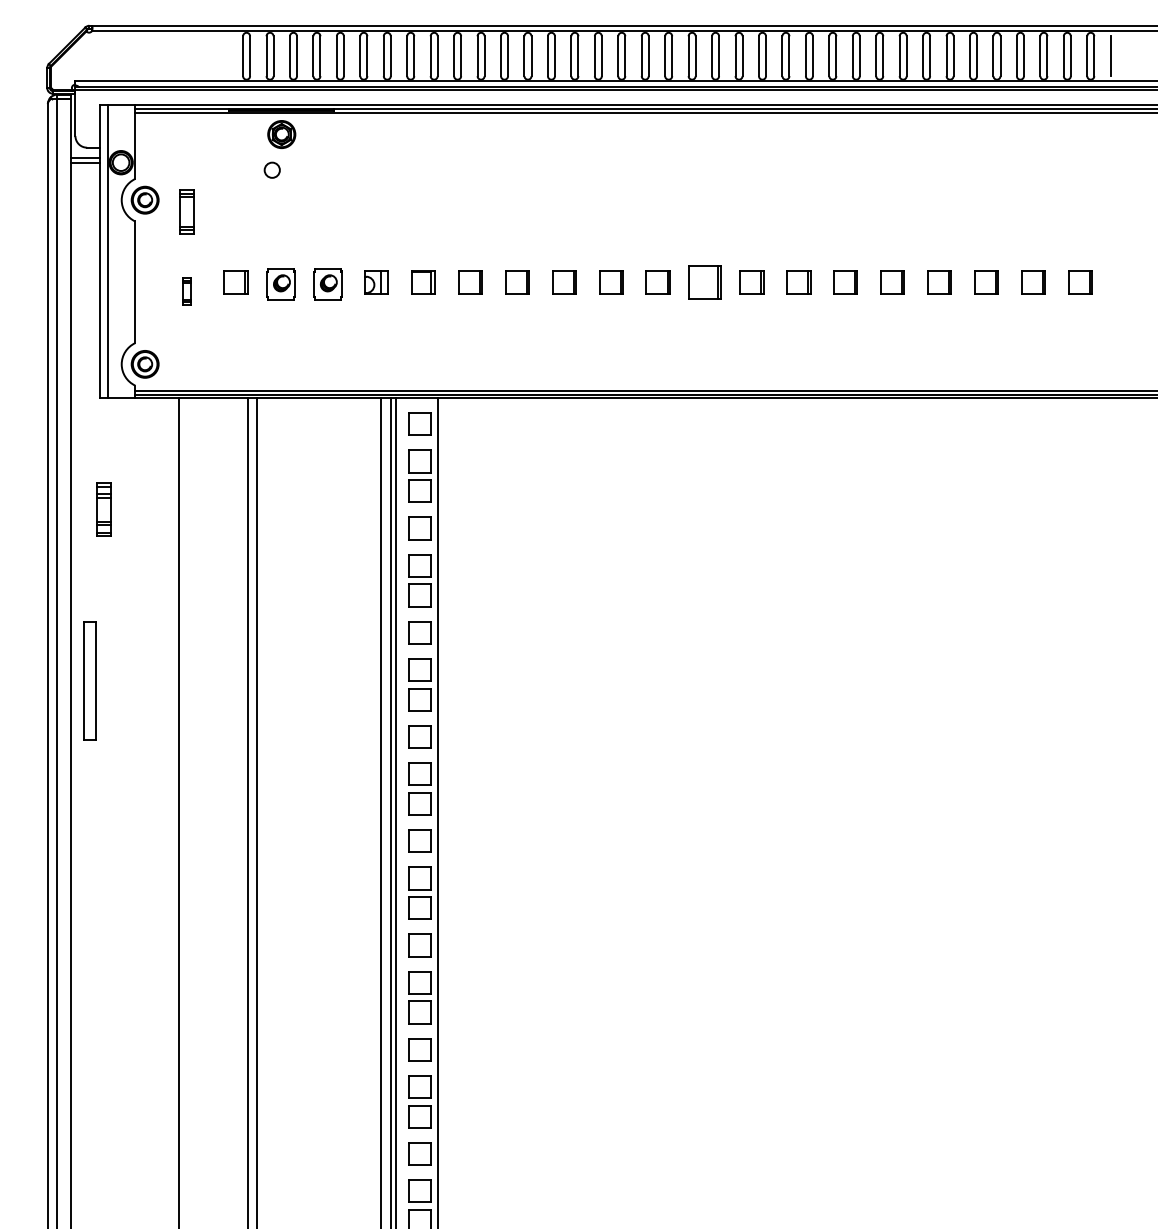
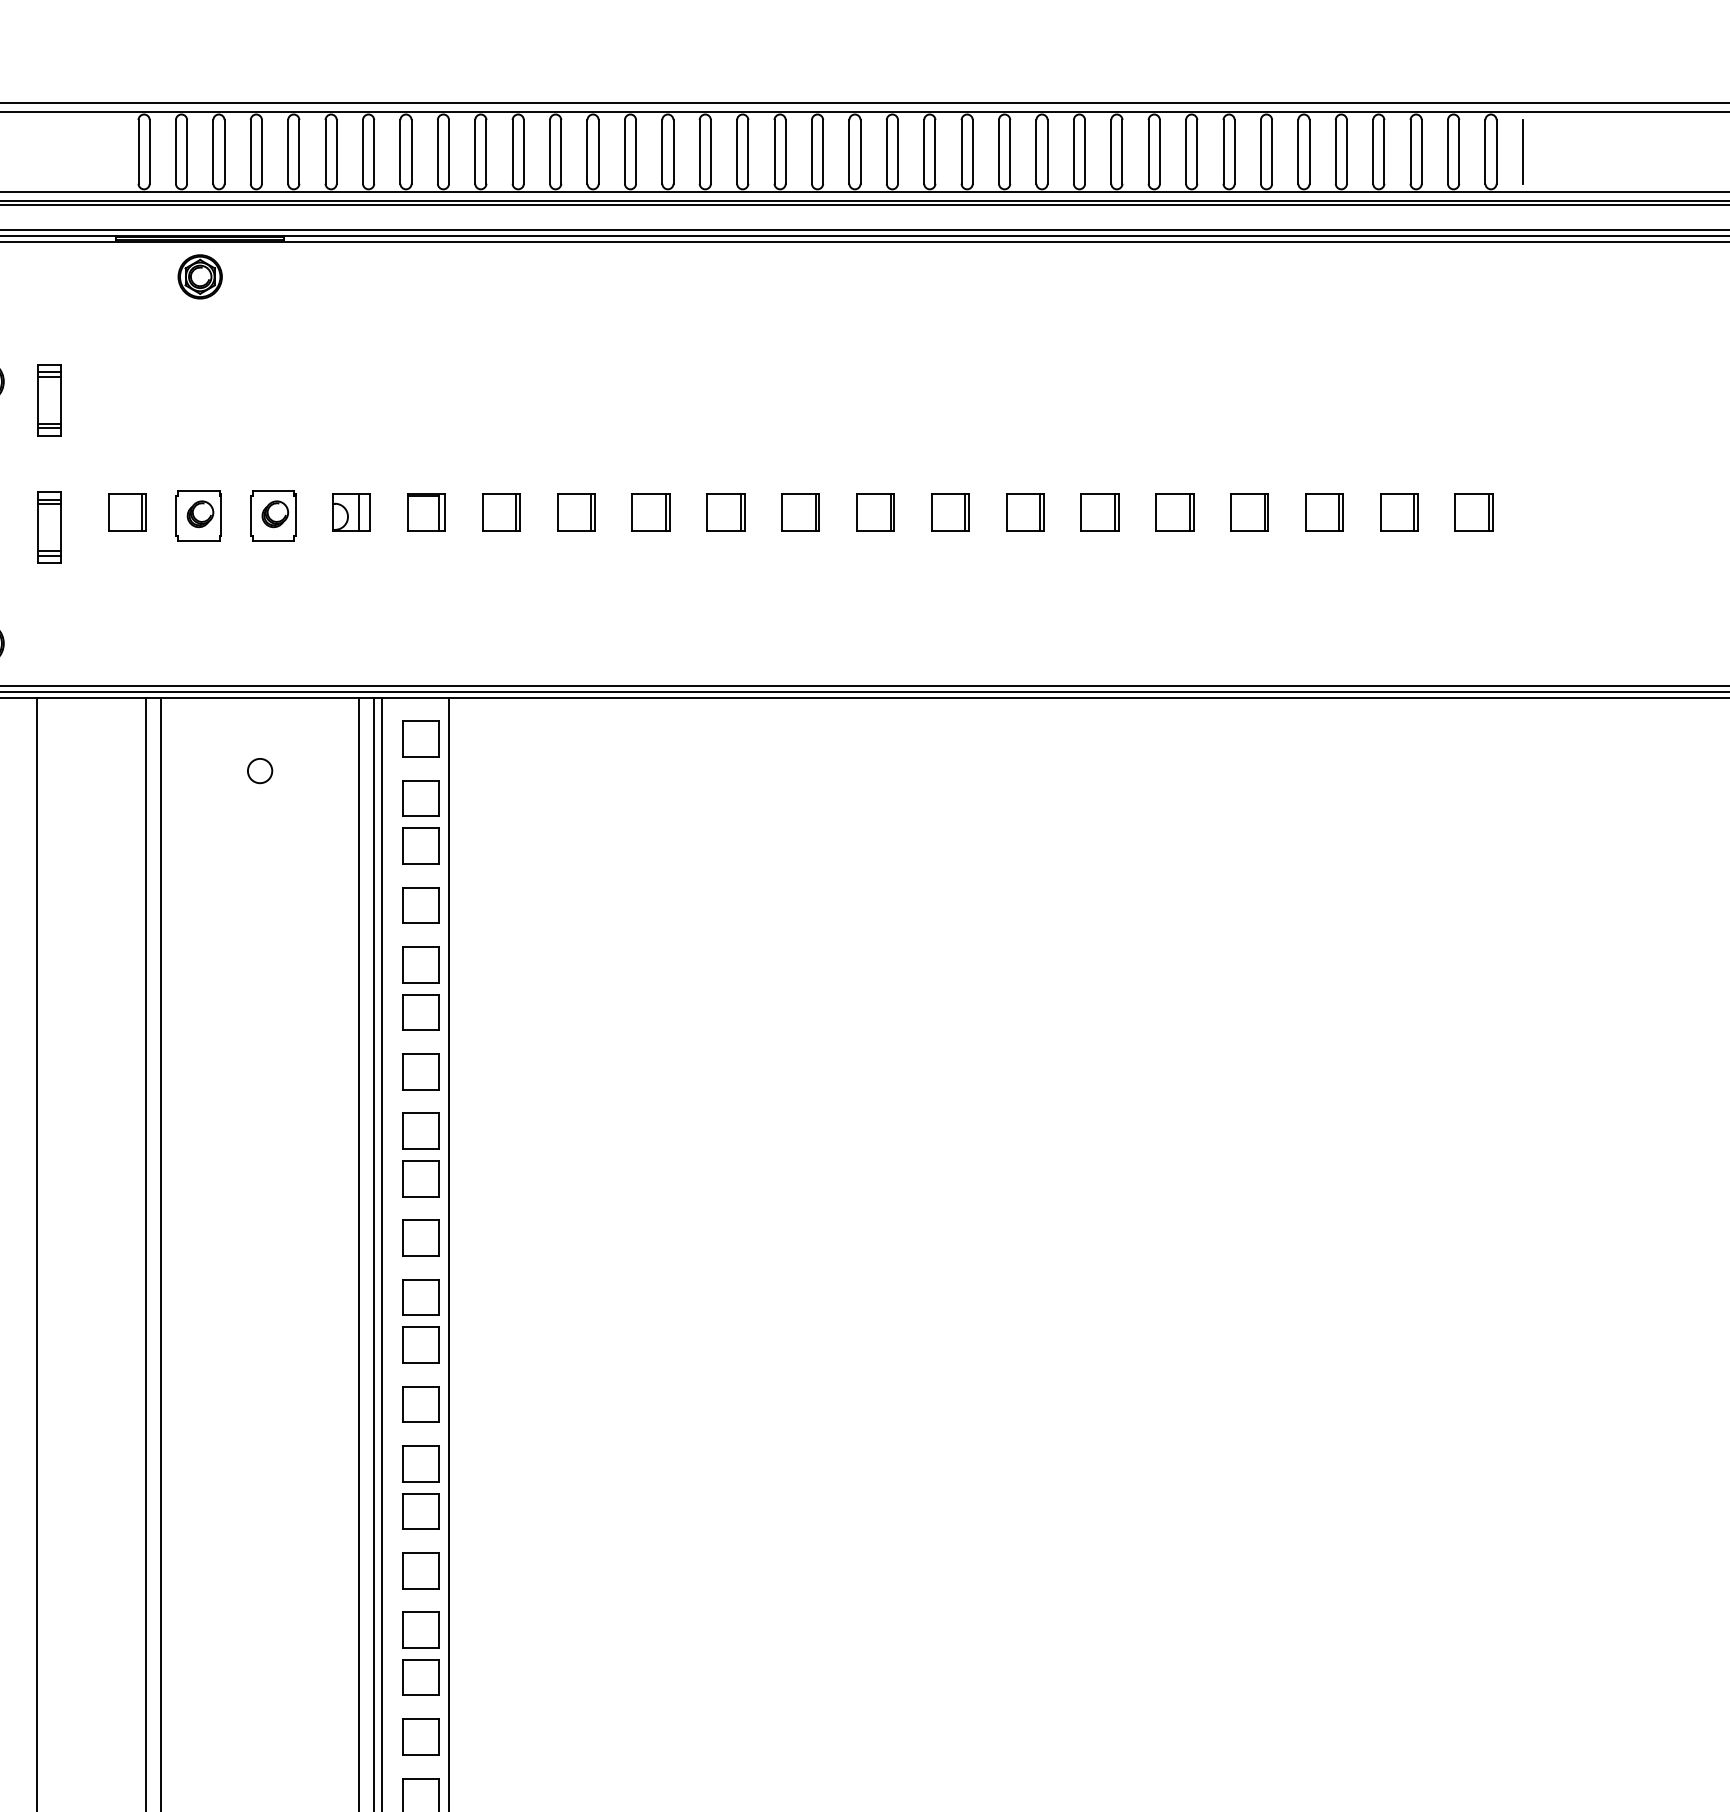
circle: (271, 169) -> (258, 769), moved
part: (704, 282) -> (874, 512), size x0.71
part: (186, 291) -> (48, 527), size x1.67

